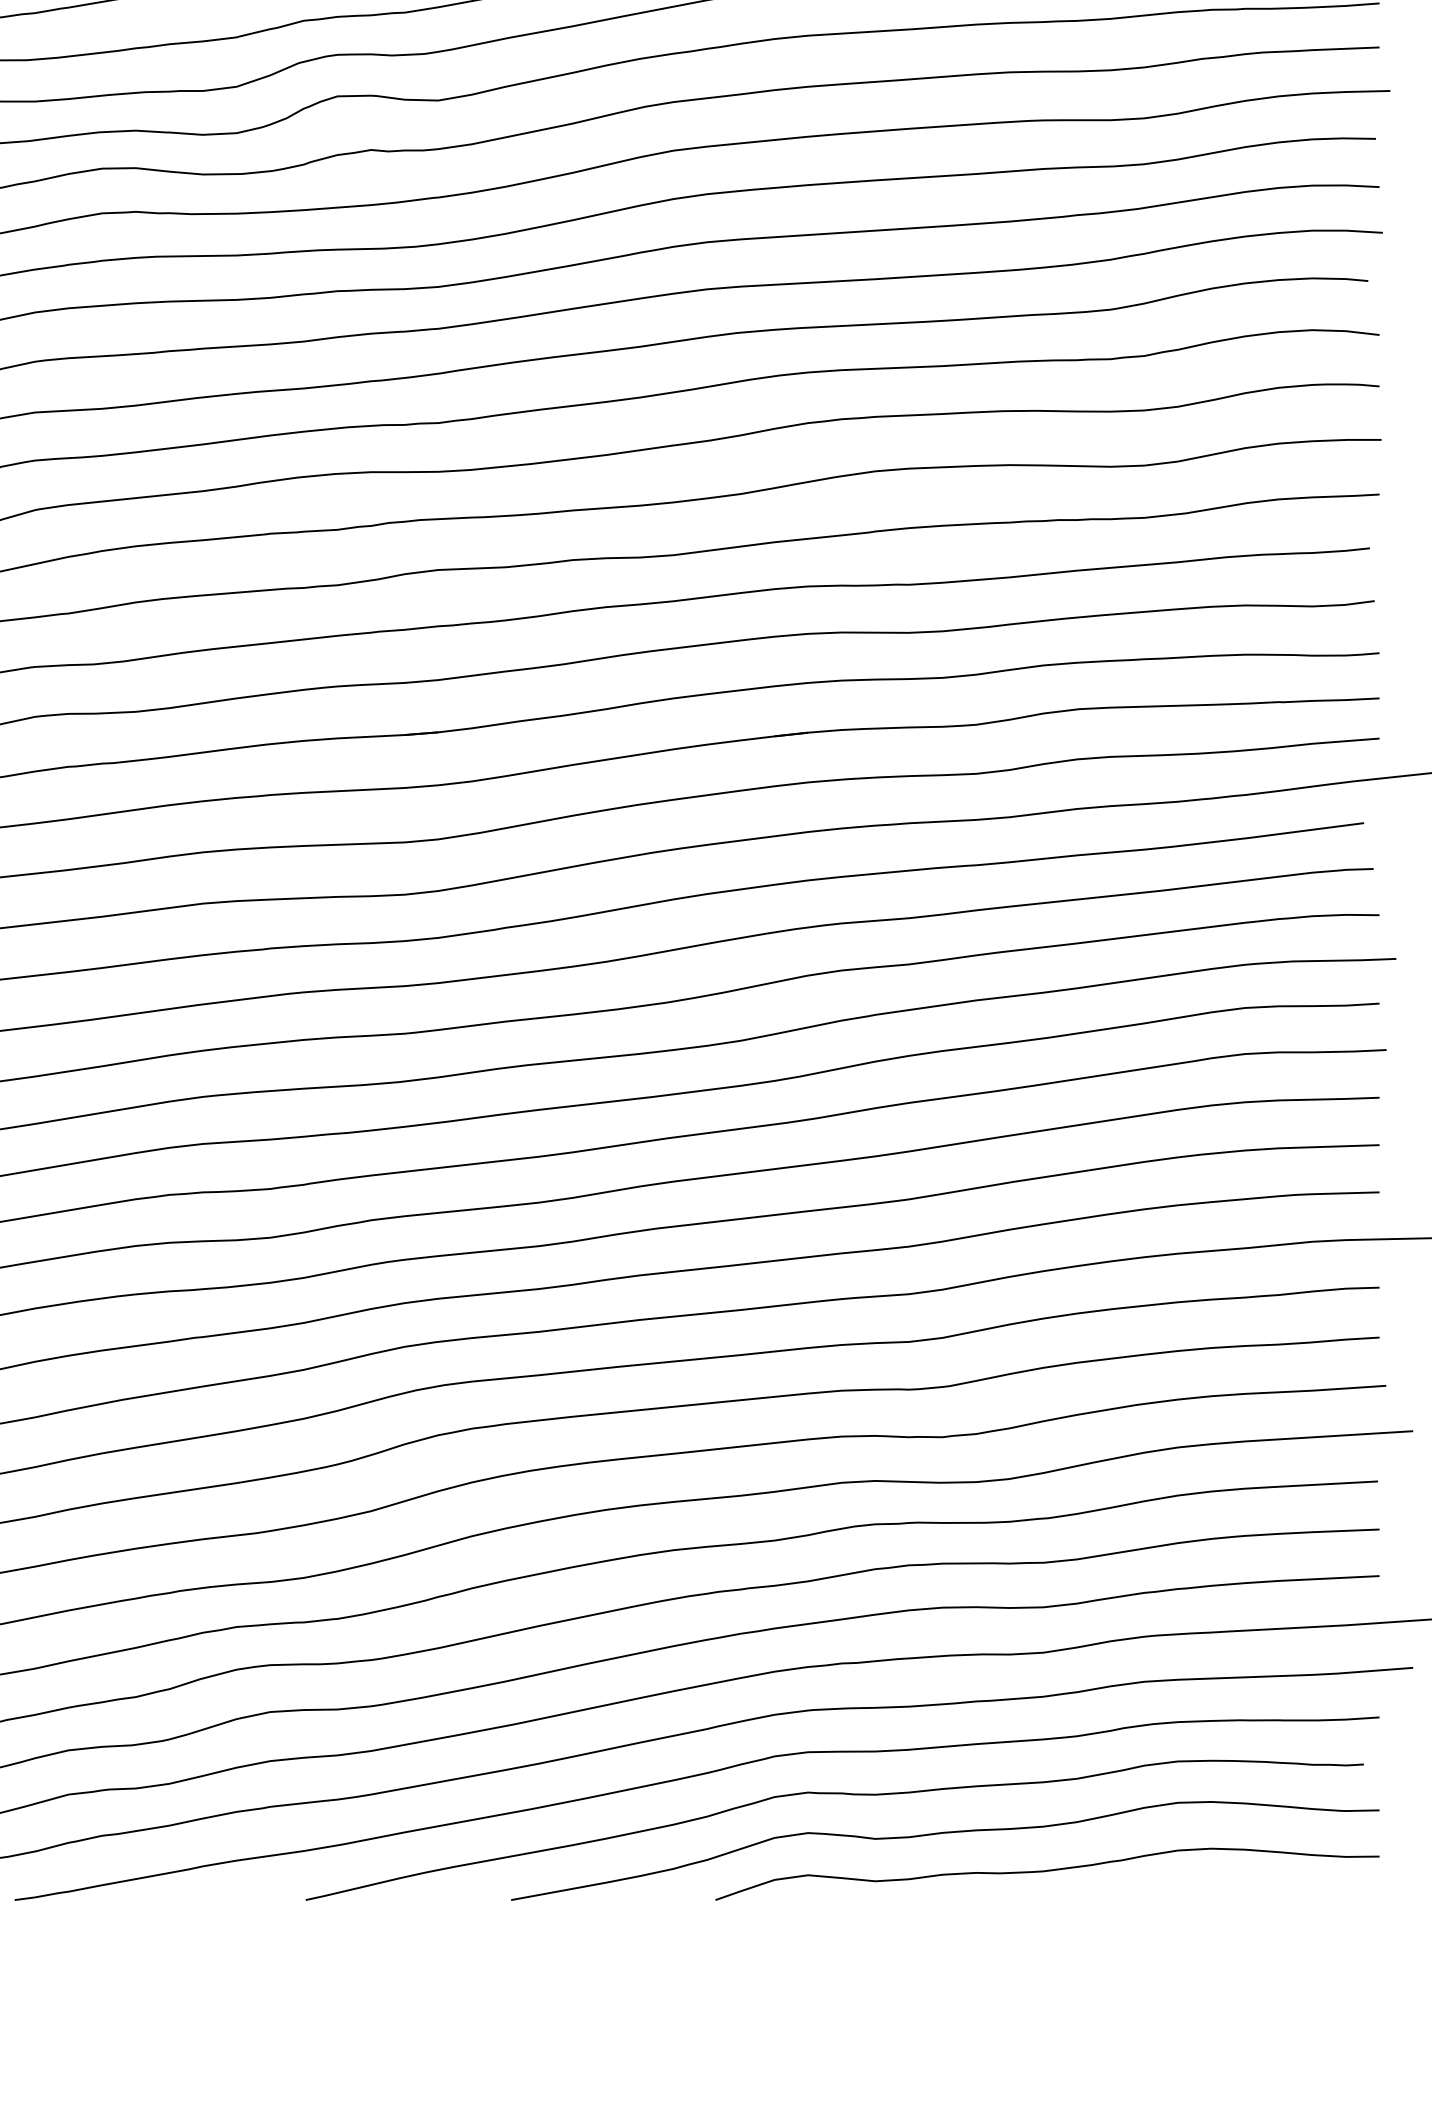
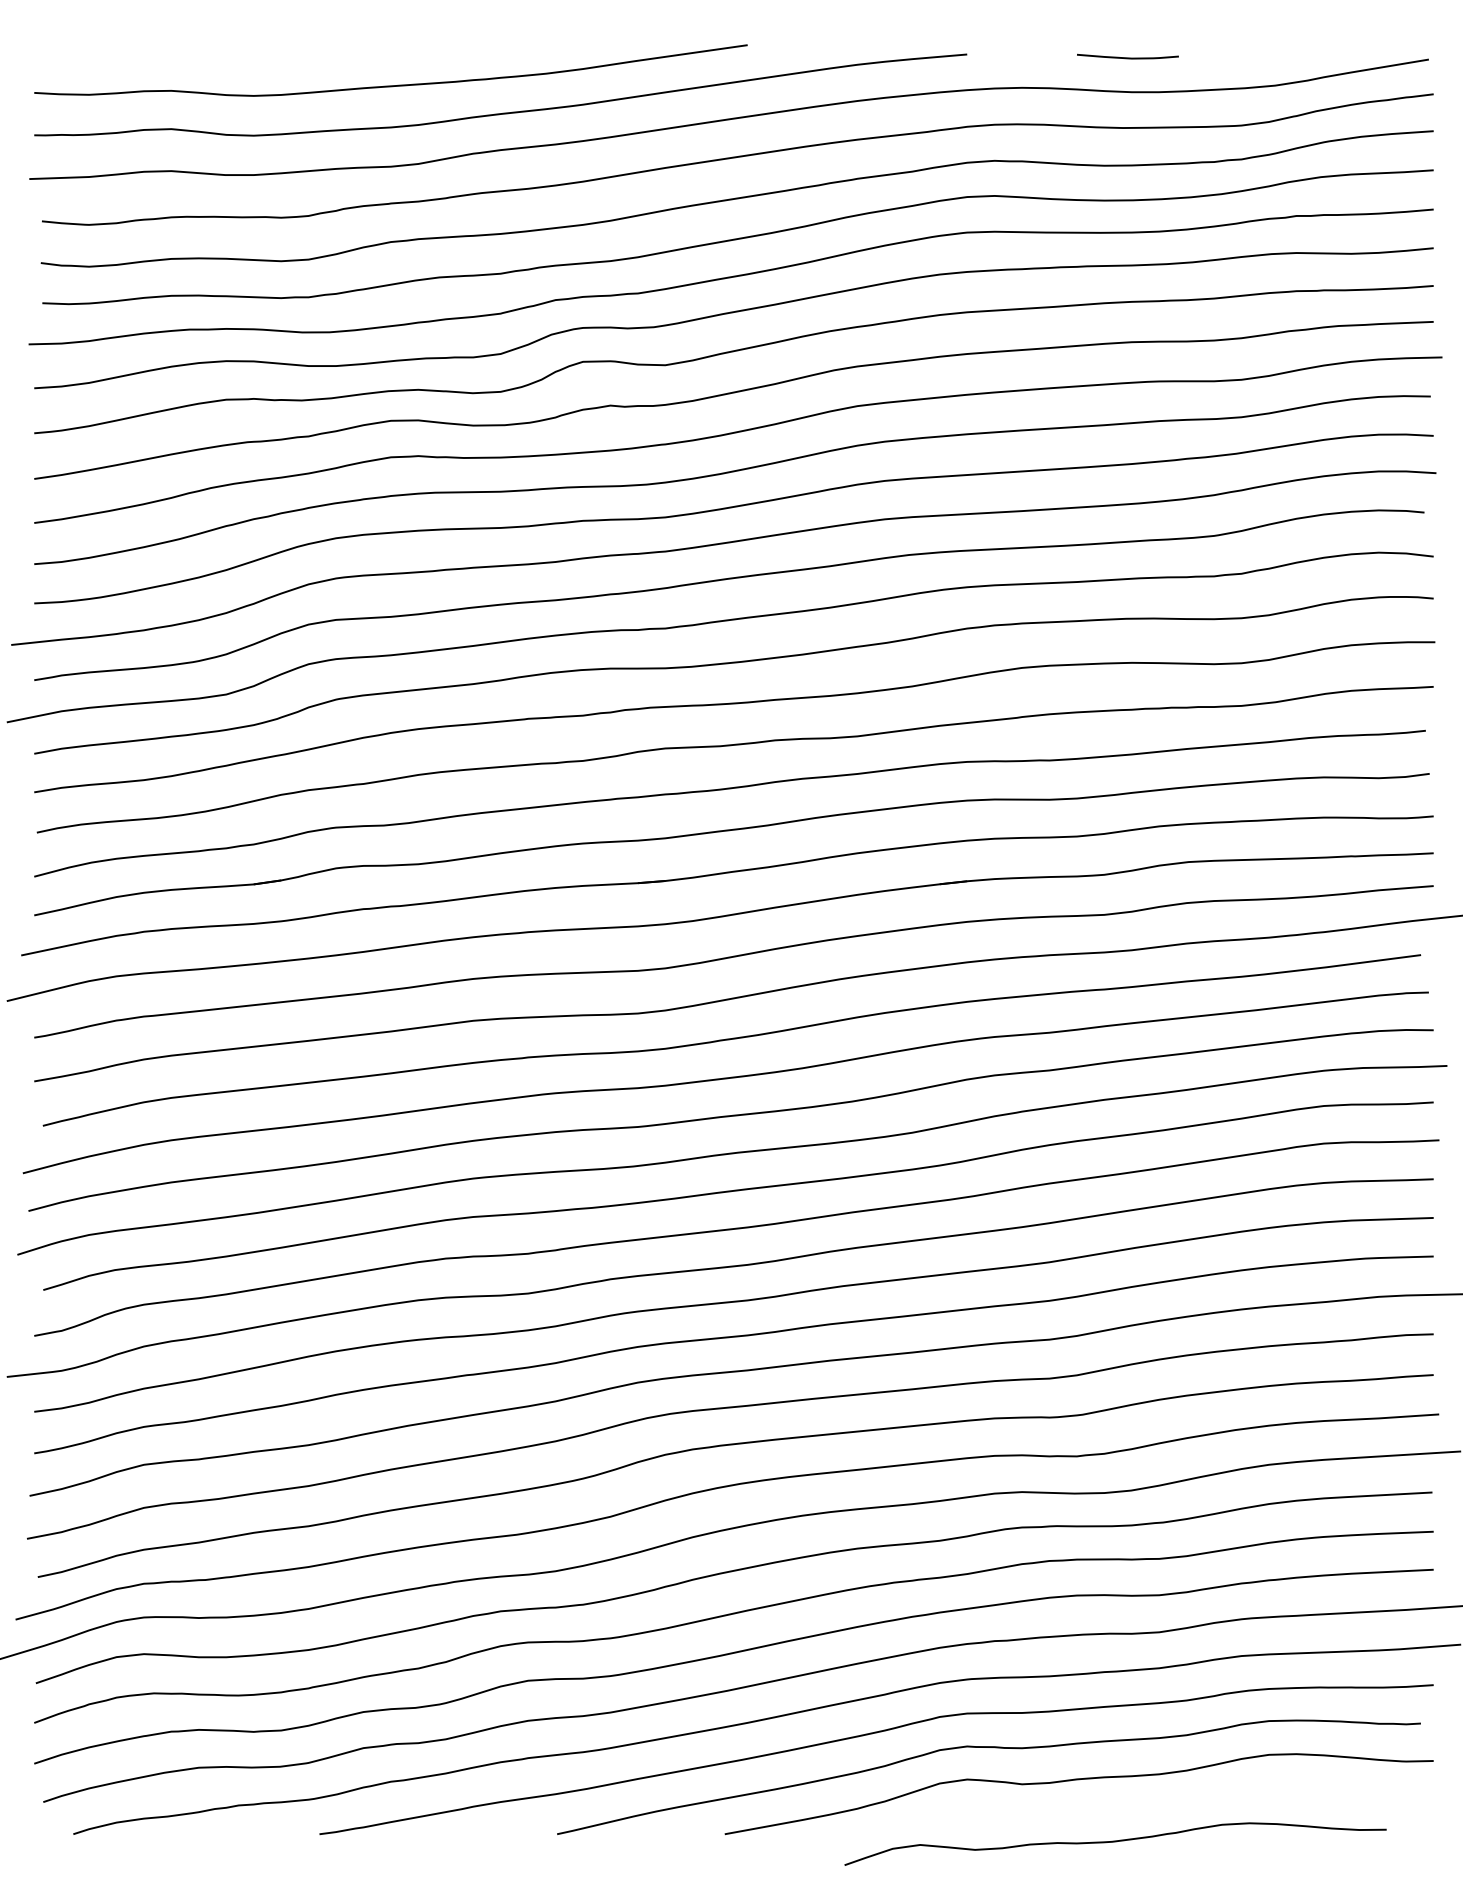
curve: (1047, 1872) -> (1115, 1842), moved

